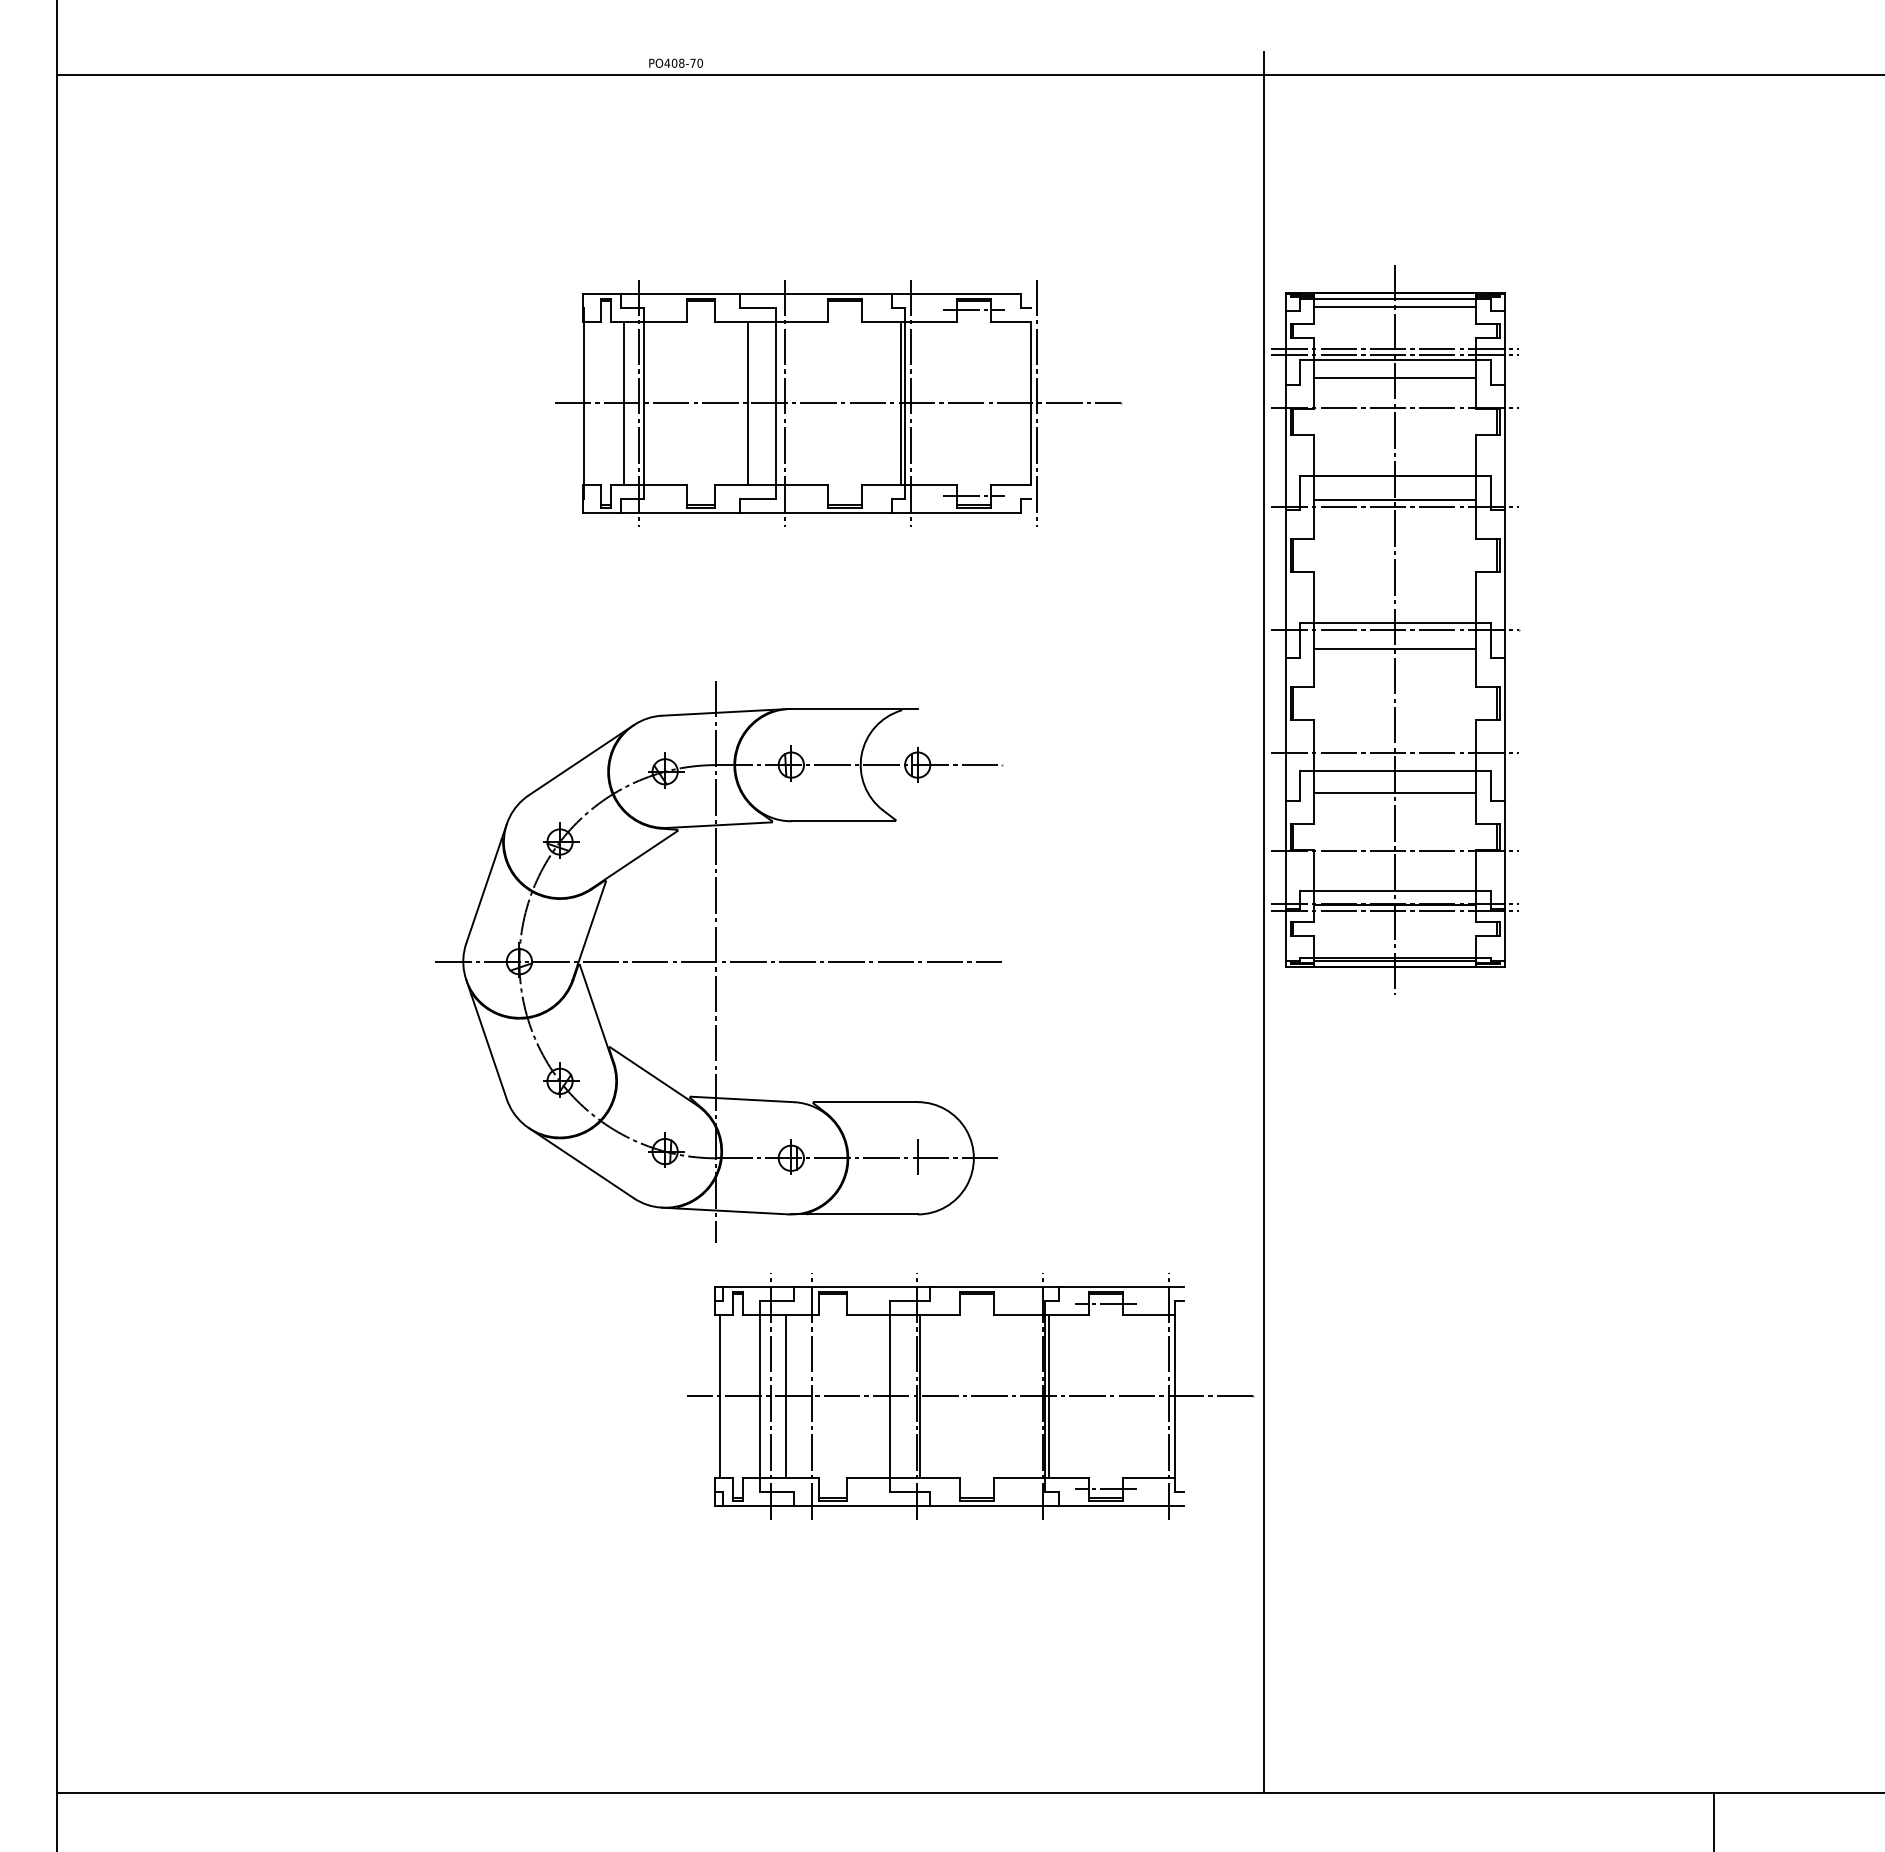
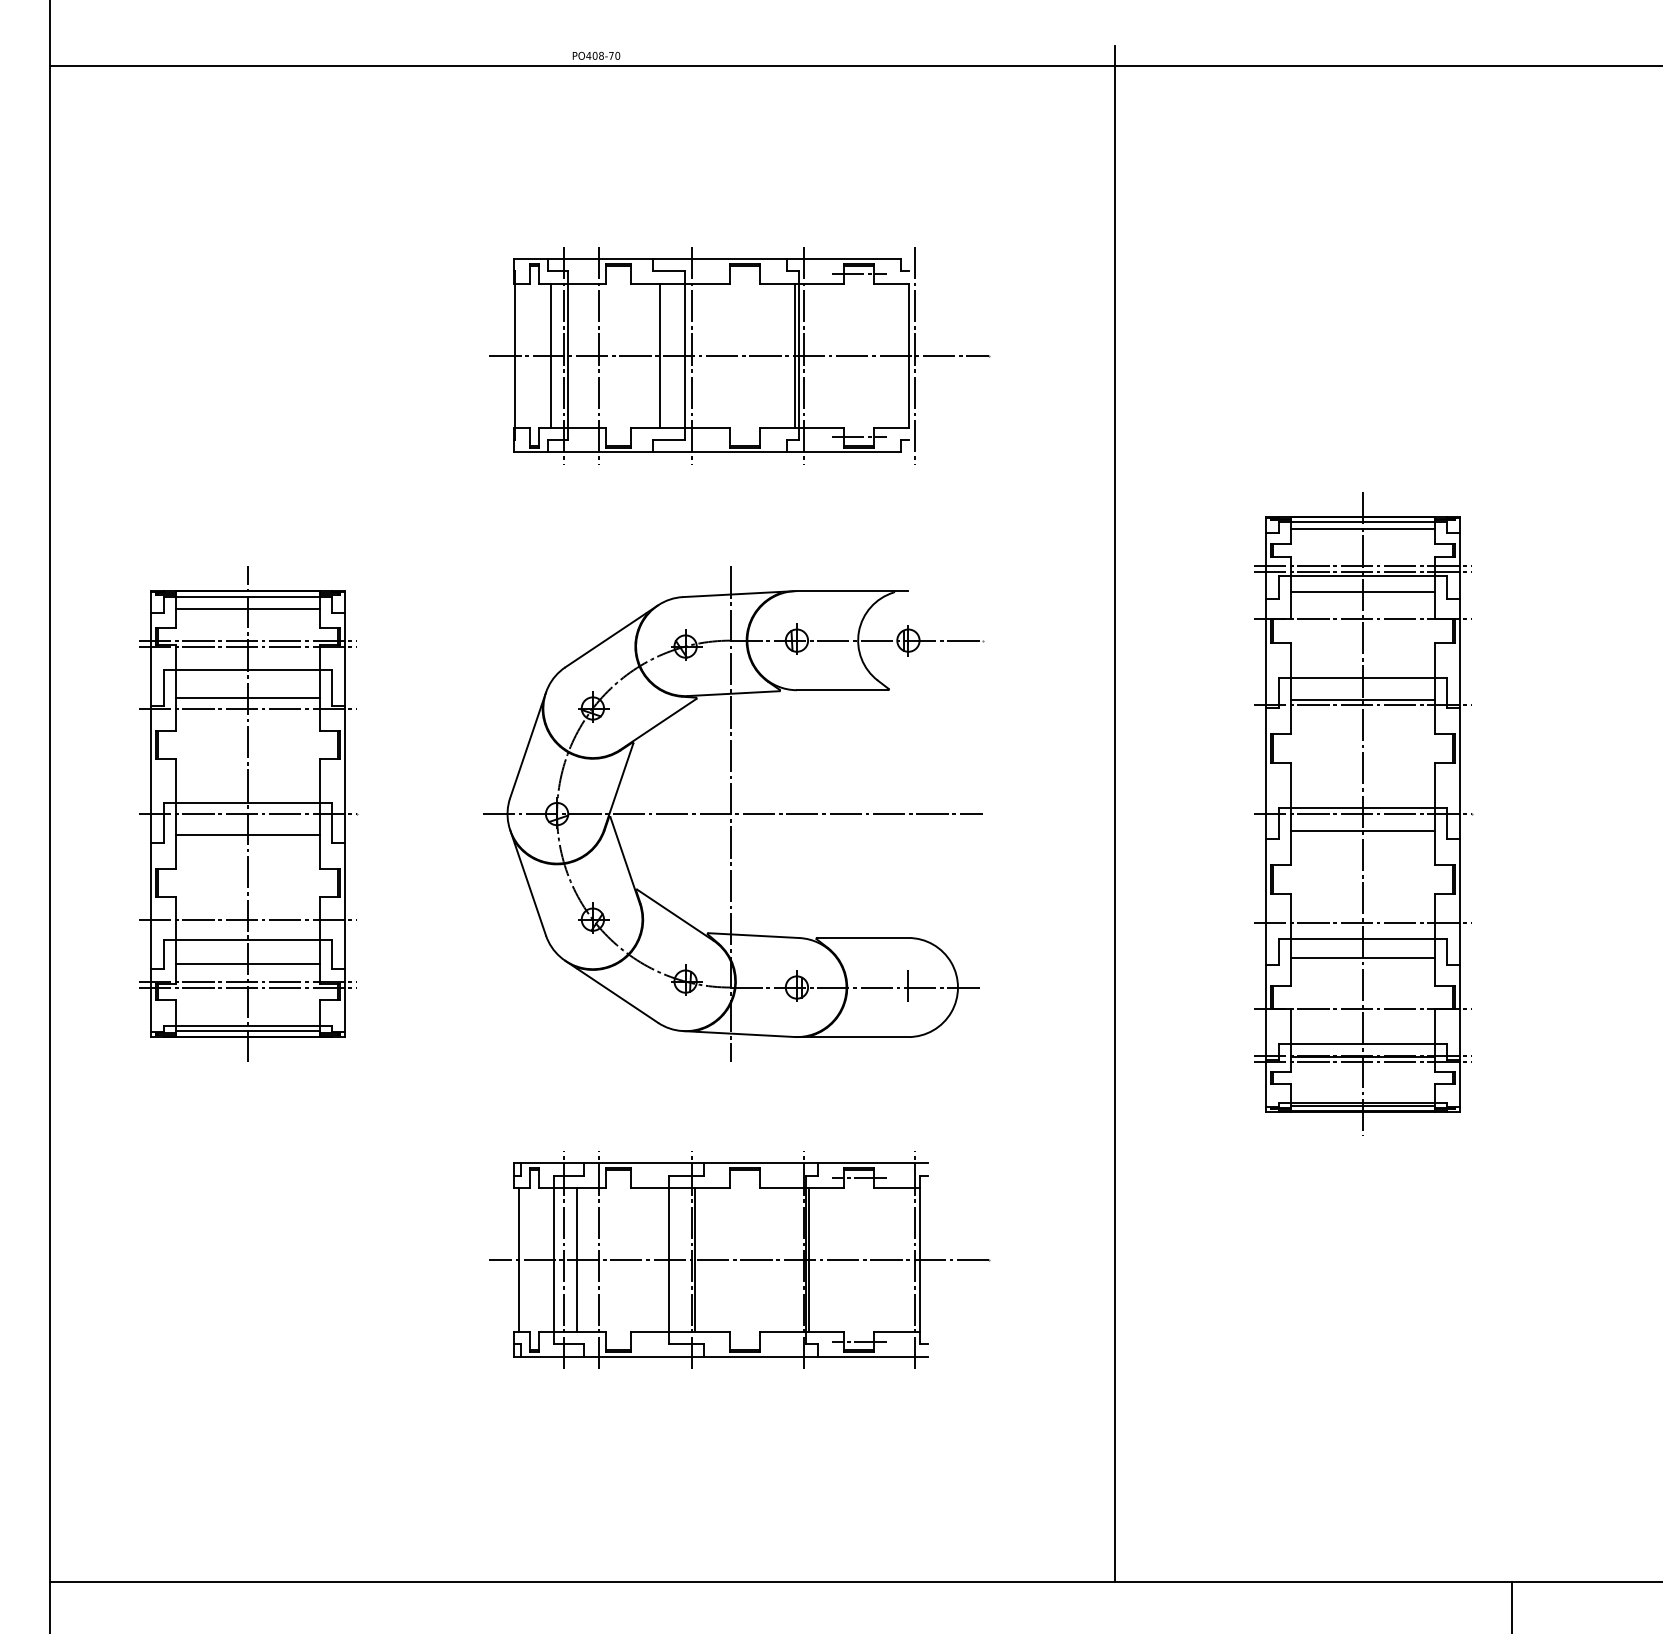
line: (679, 402) -> (599, 355), added
part: (1395, 629) -> (1363, 813), moved
part: (282, 922) -> (249, 813), added
part: (719, 961) -> (733, 813), moved
part: (970, 1396) -> (739, 1260), moved

